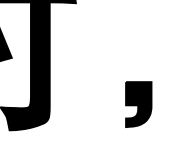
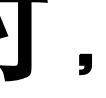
part: (138, 104) -> (85, 64), size x0.7

